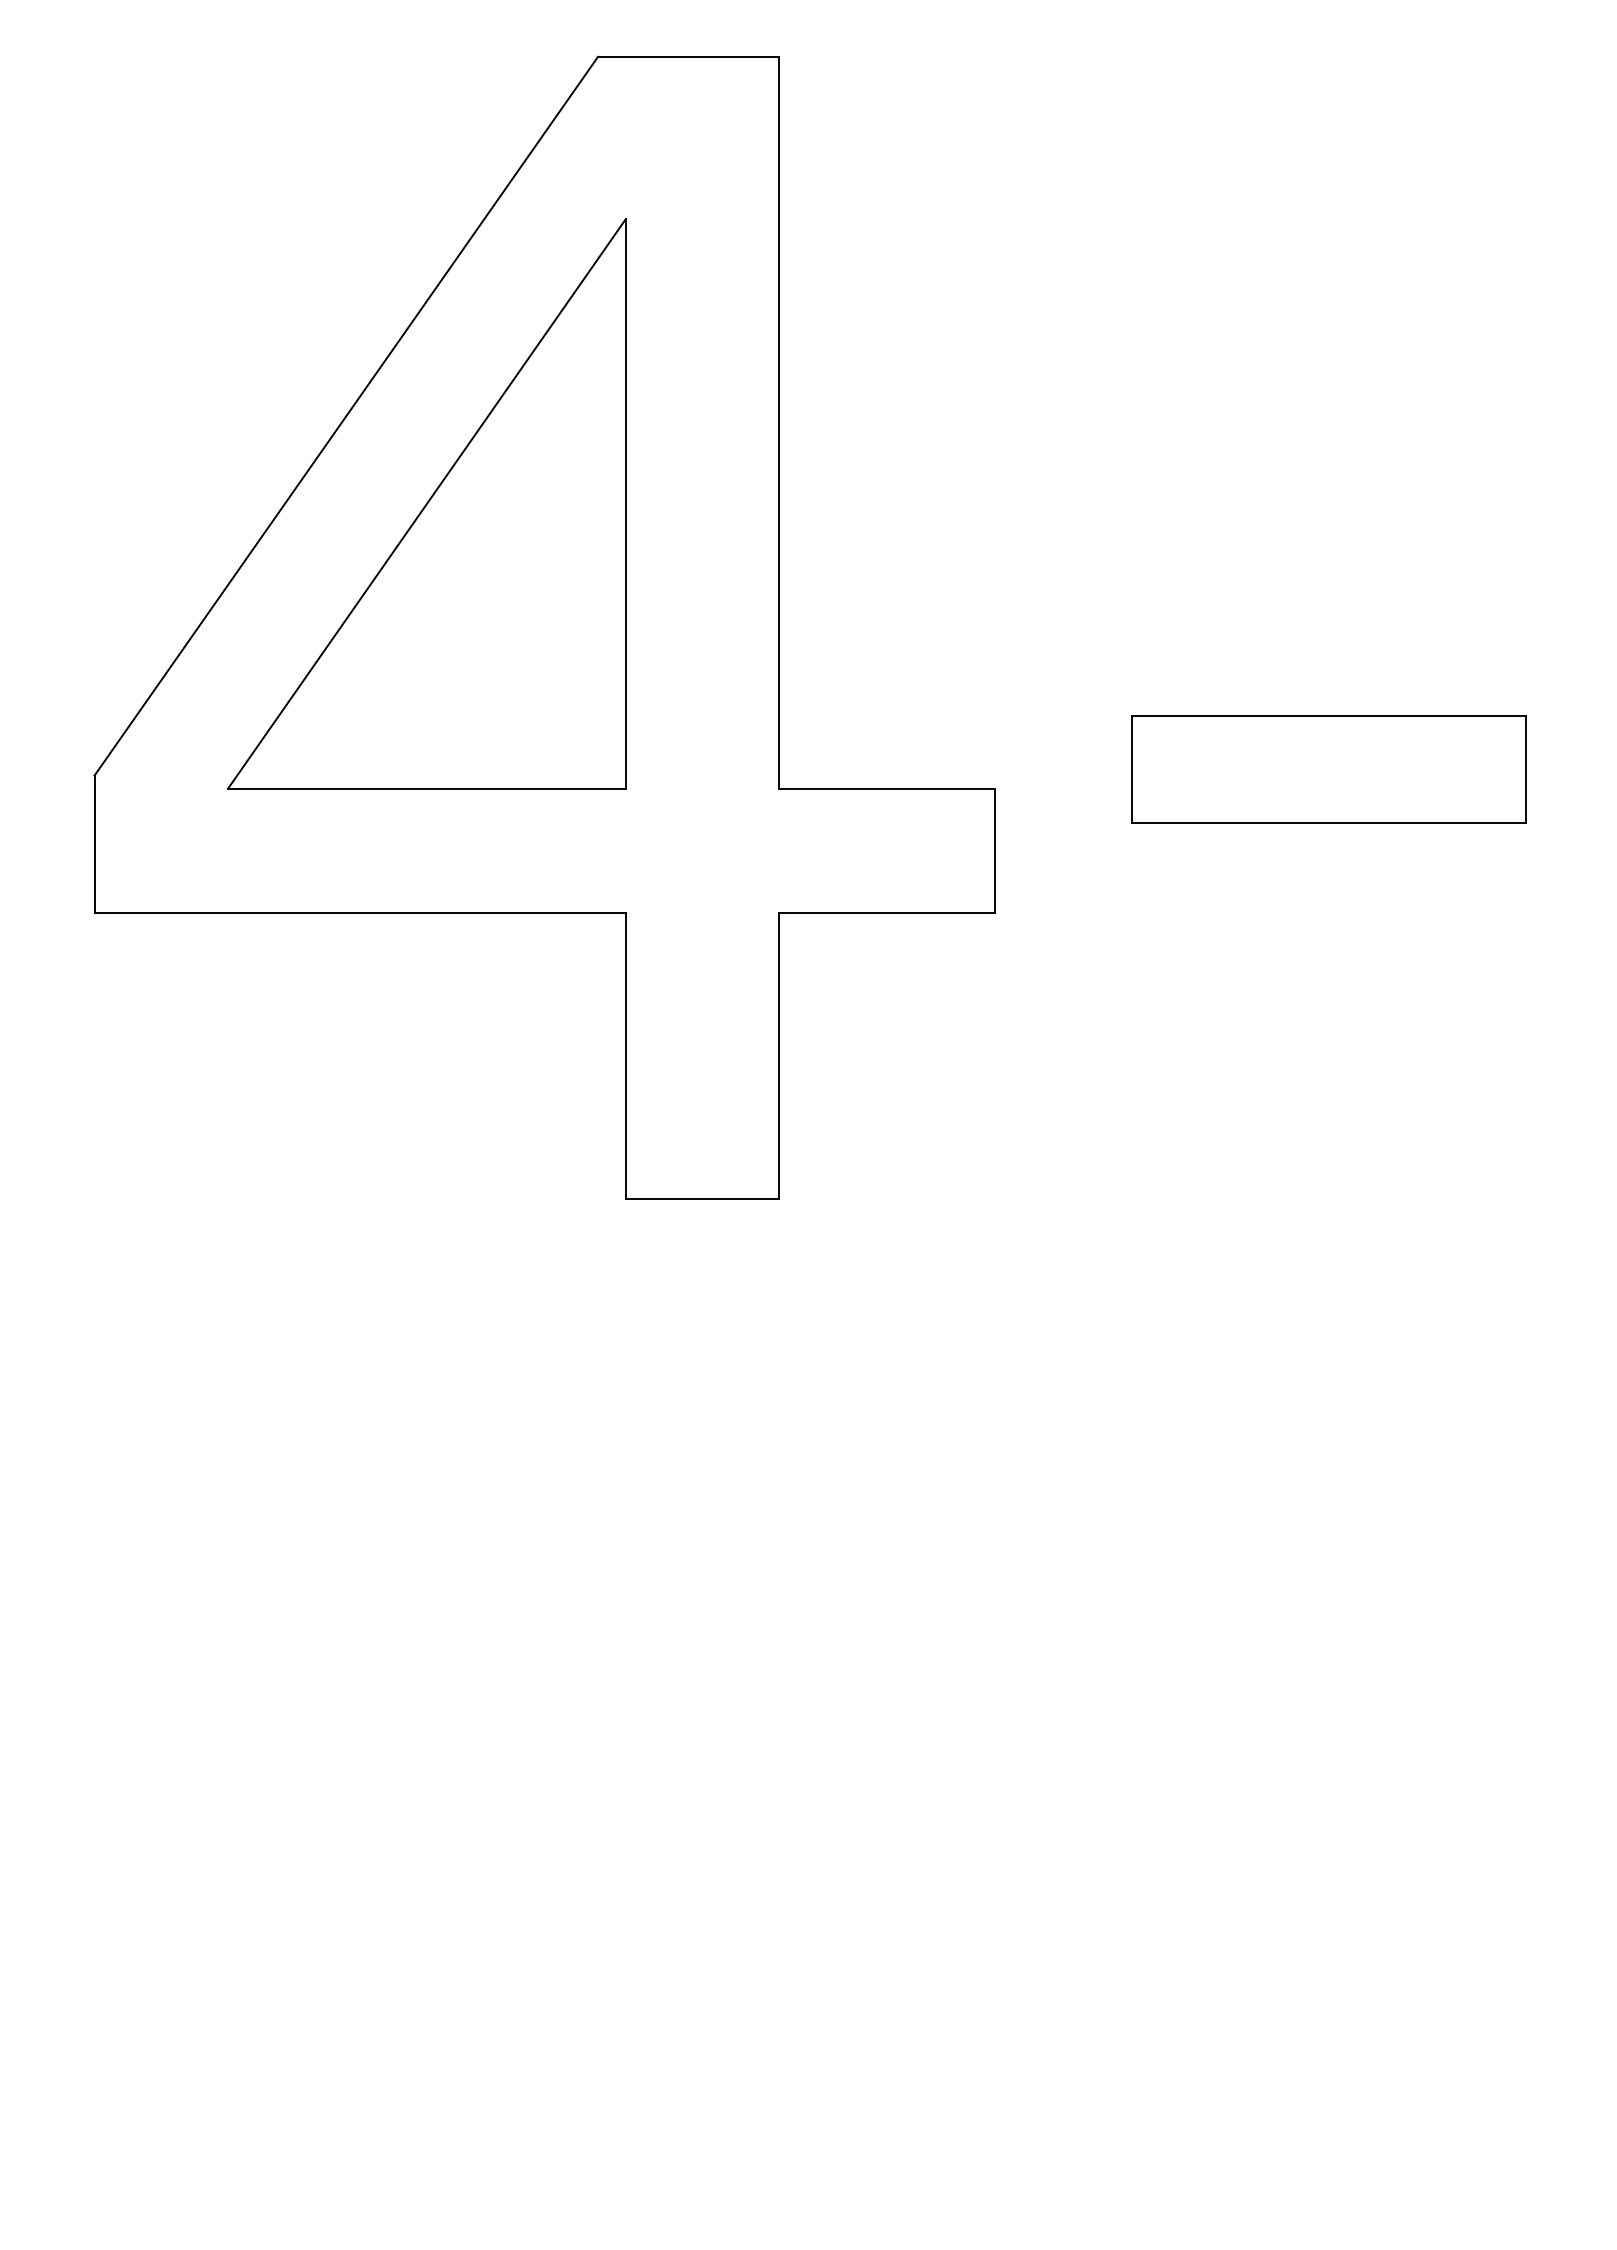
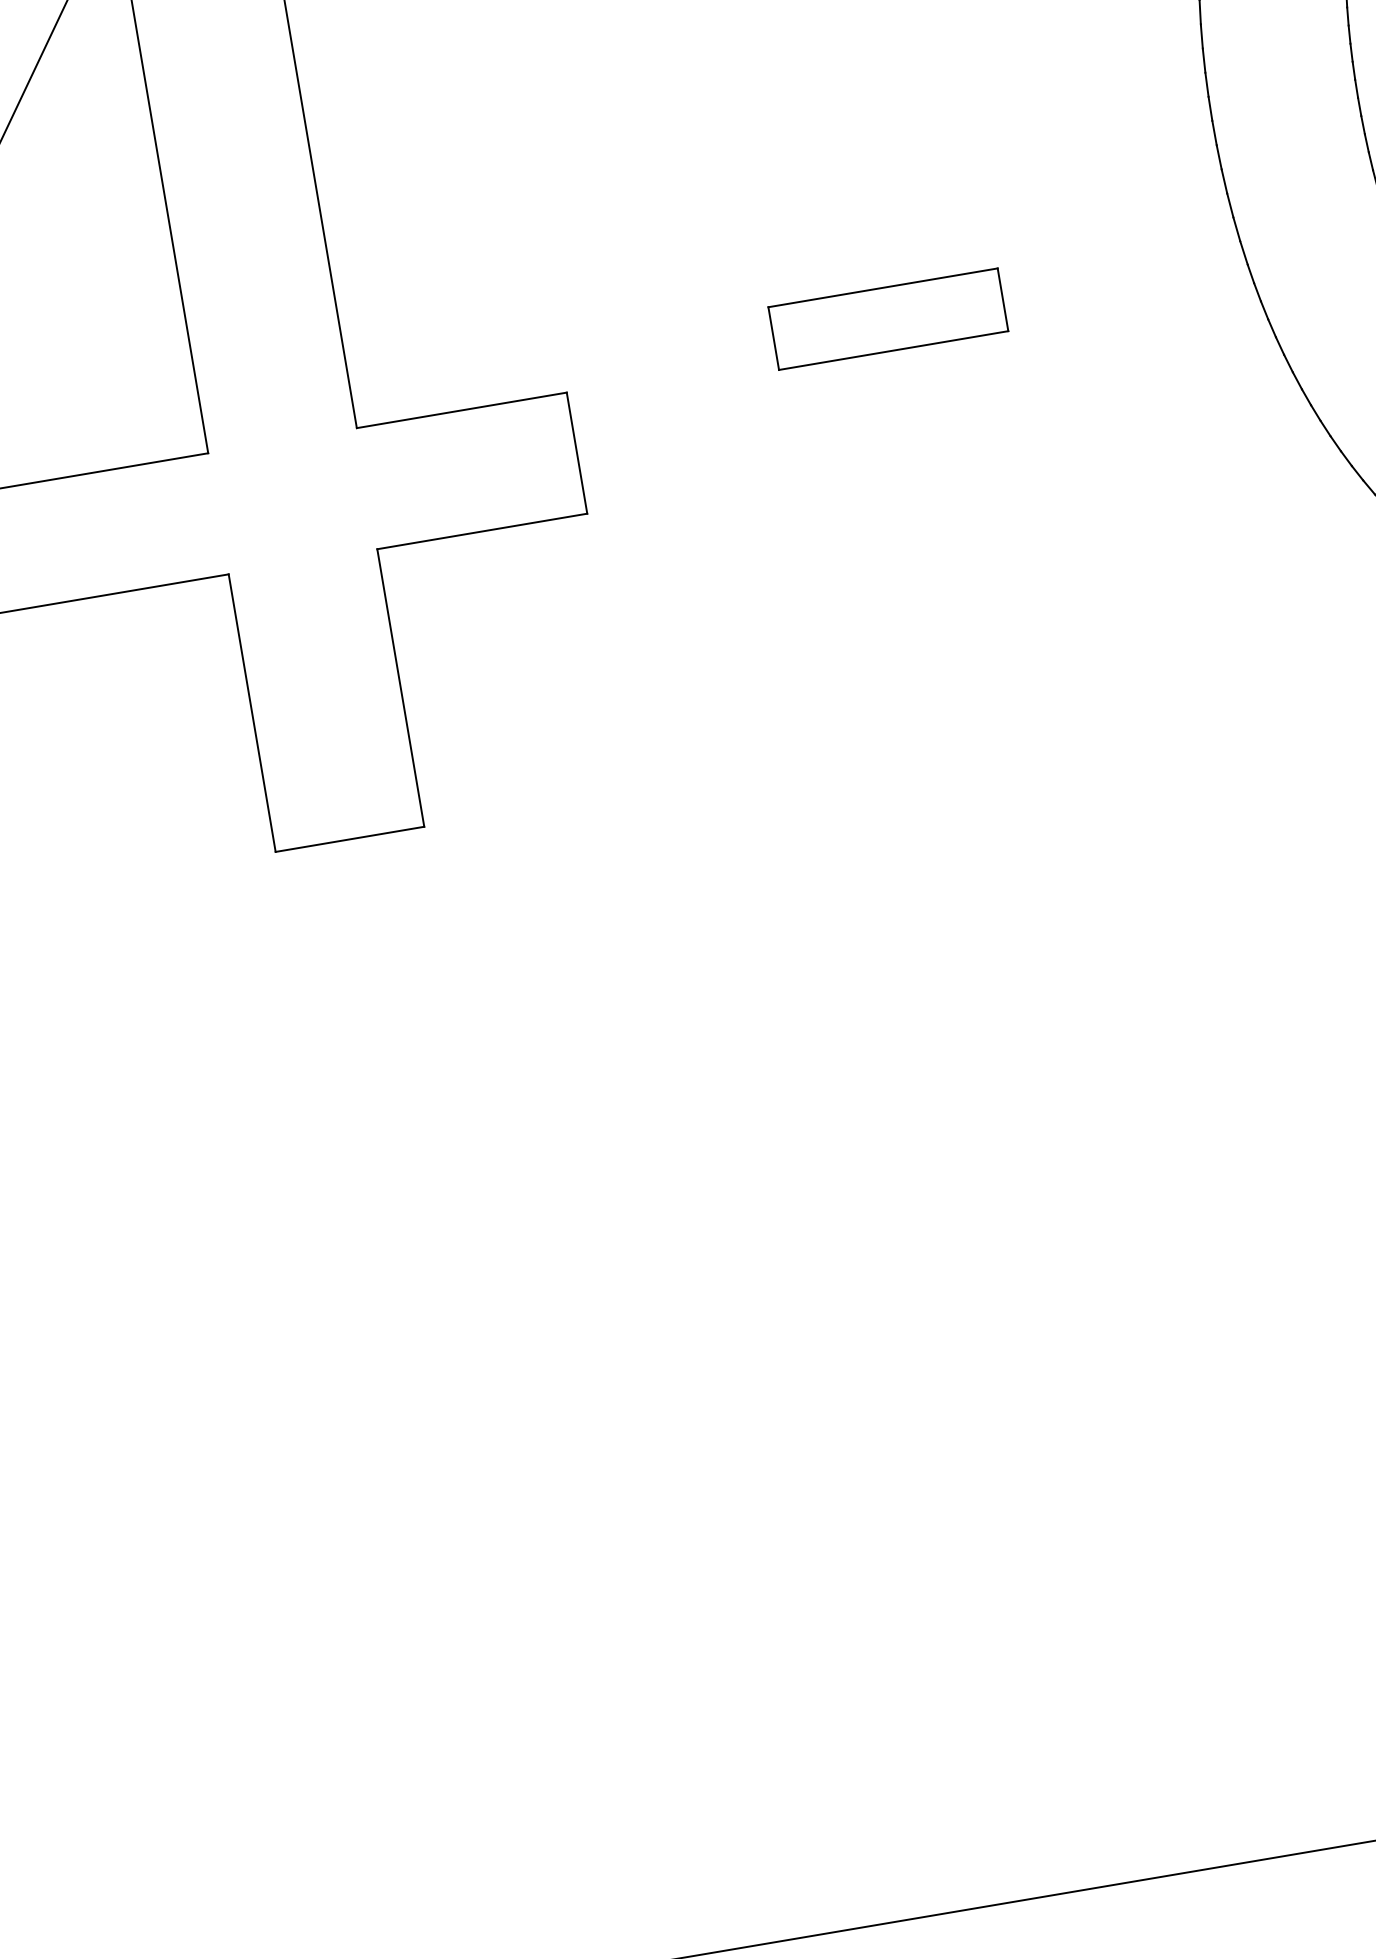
part: (1328, 769) -> (887, 319), size x0.6

